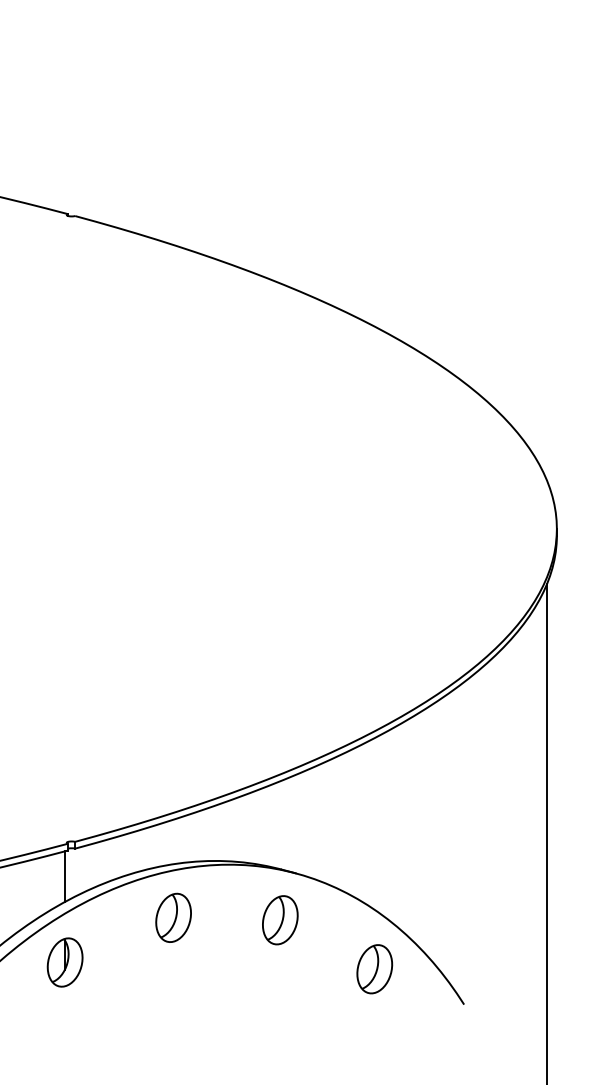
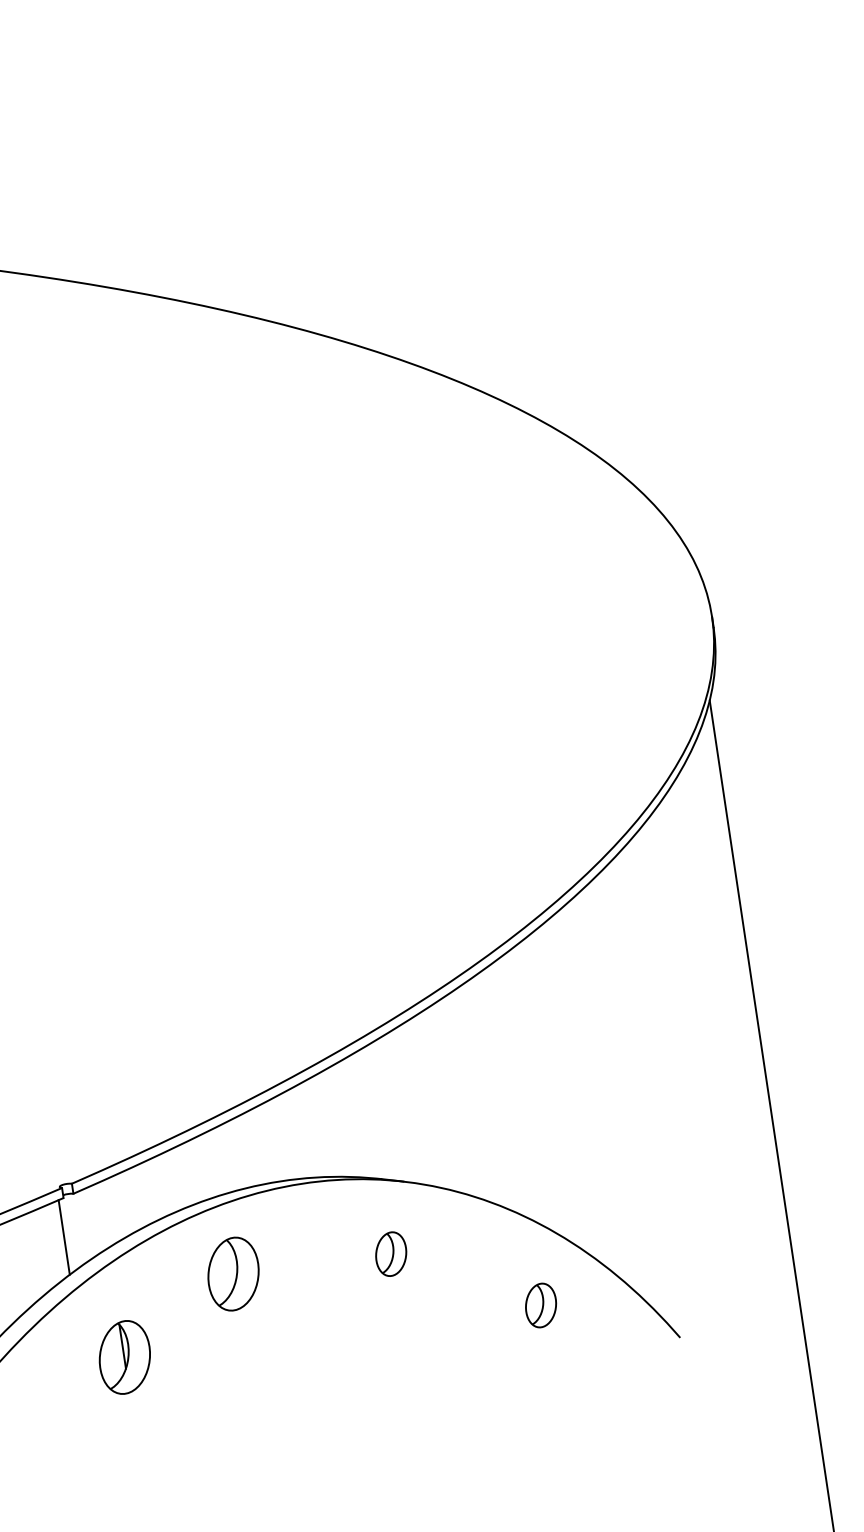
part: (280, 920) -> (391, 1254), size x0.6
part: (64, 962) -> (123, 1357), moved
part: (374, 969) -> (540, 1305), size x0.6

